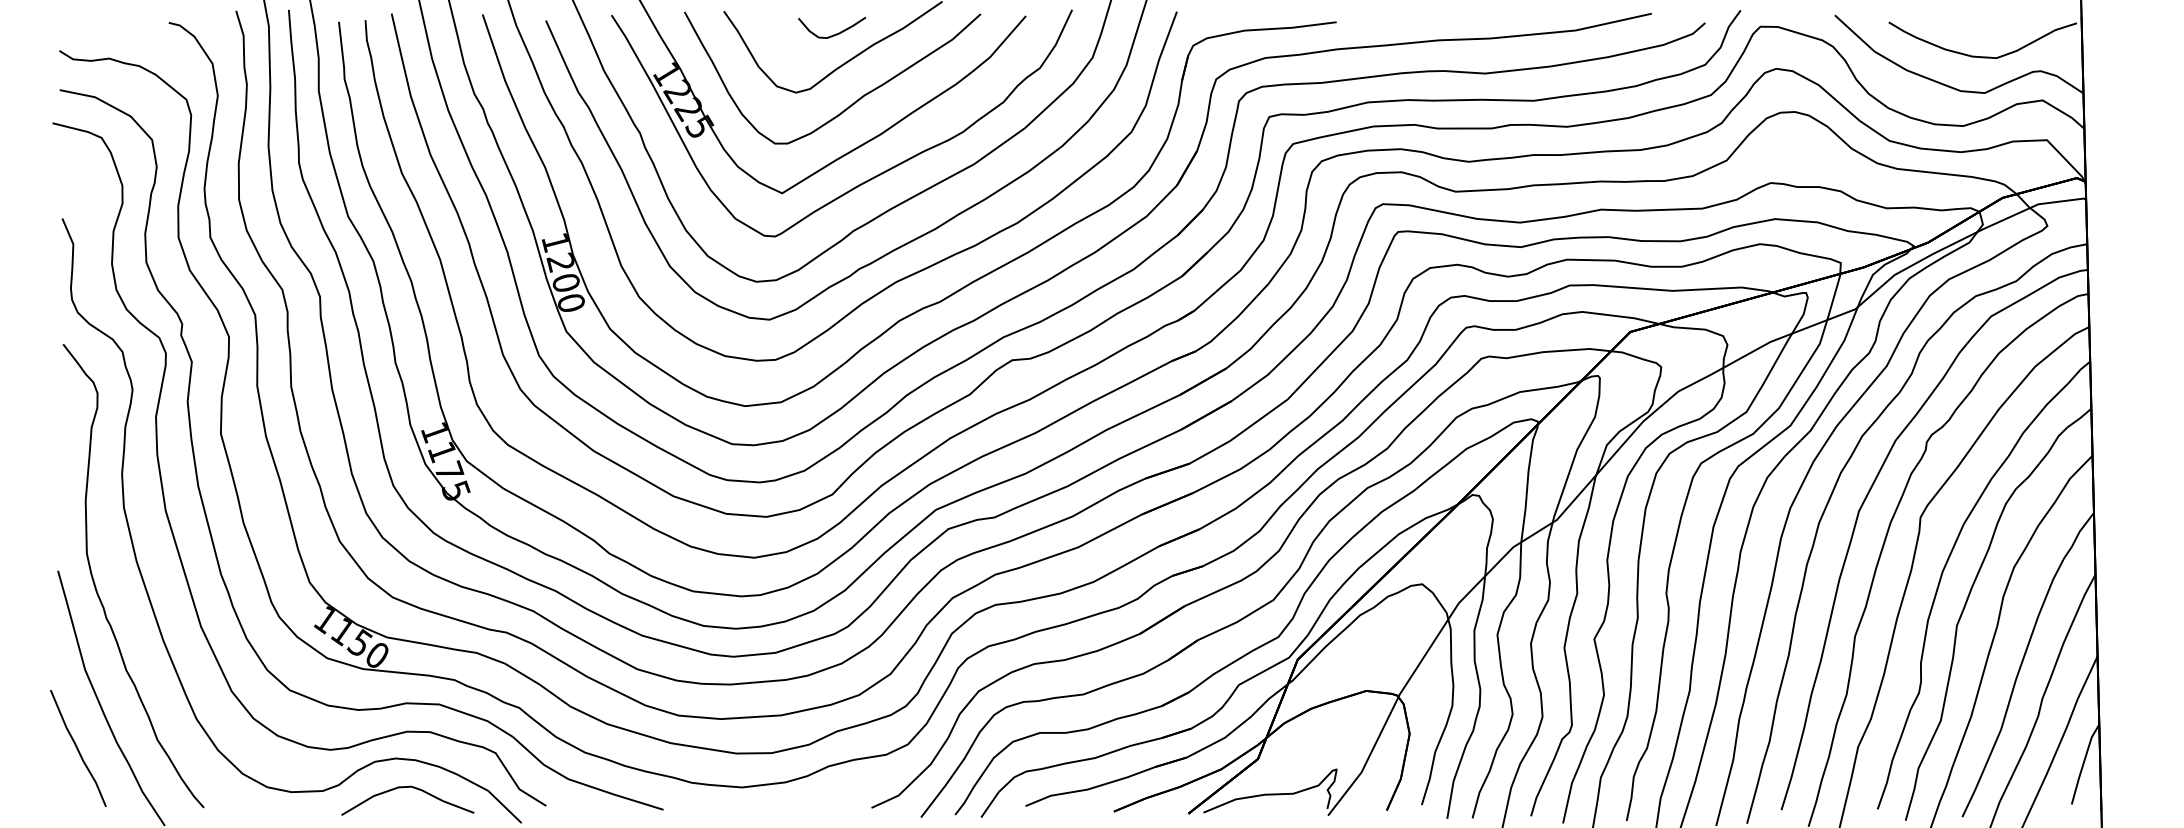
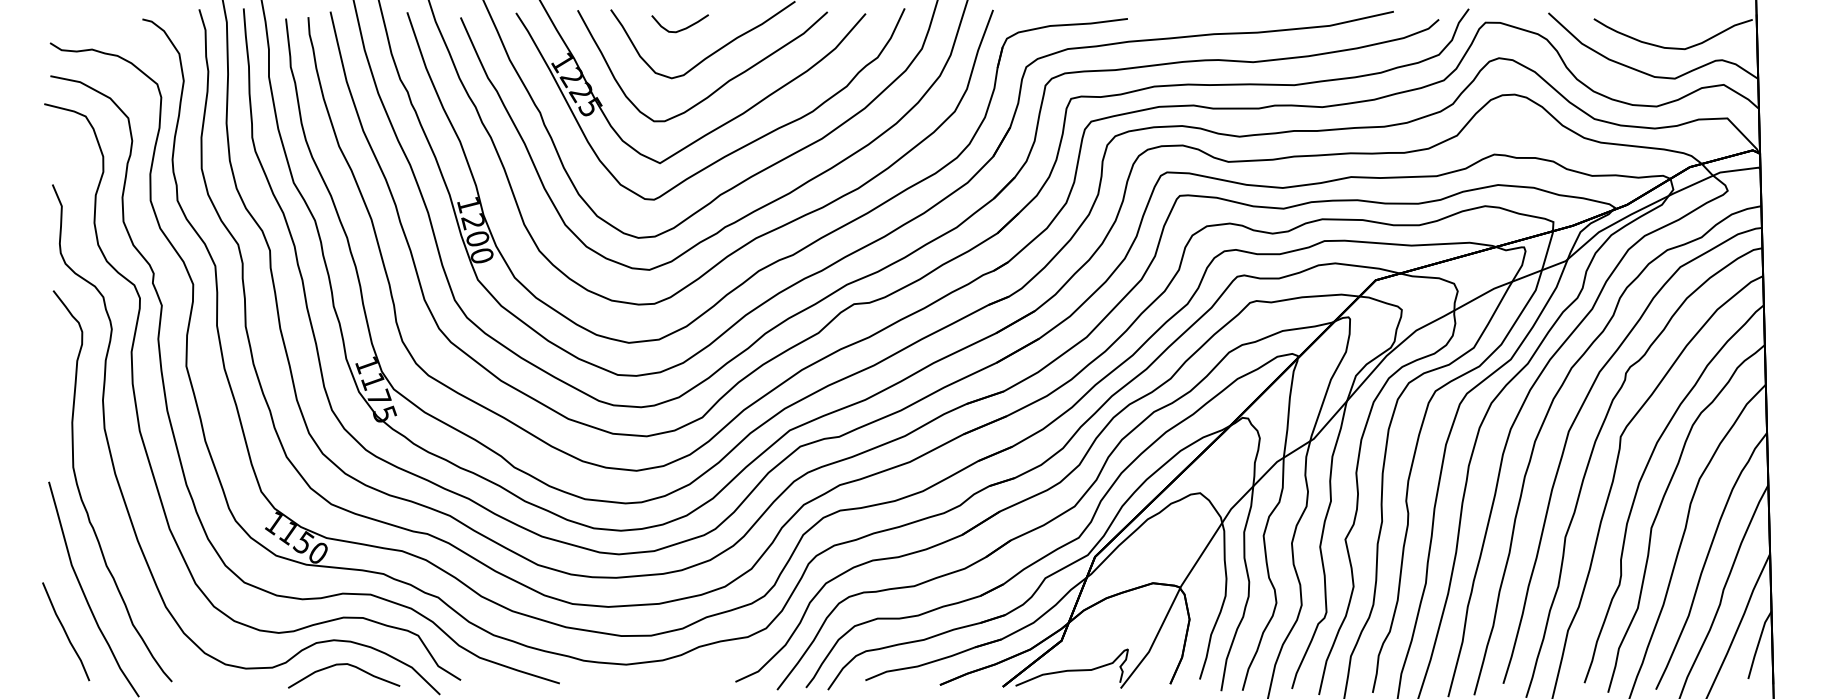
part: (833, 34) -> (681, 29), moved

